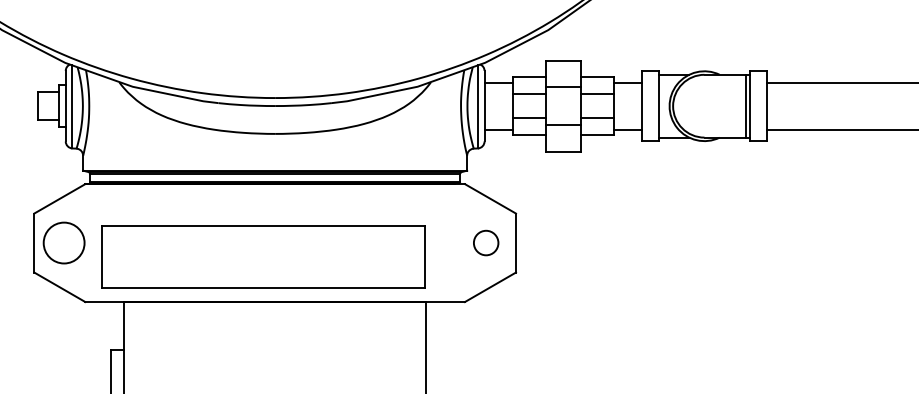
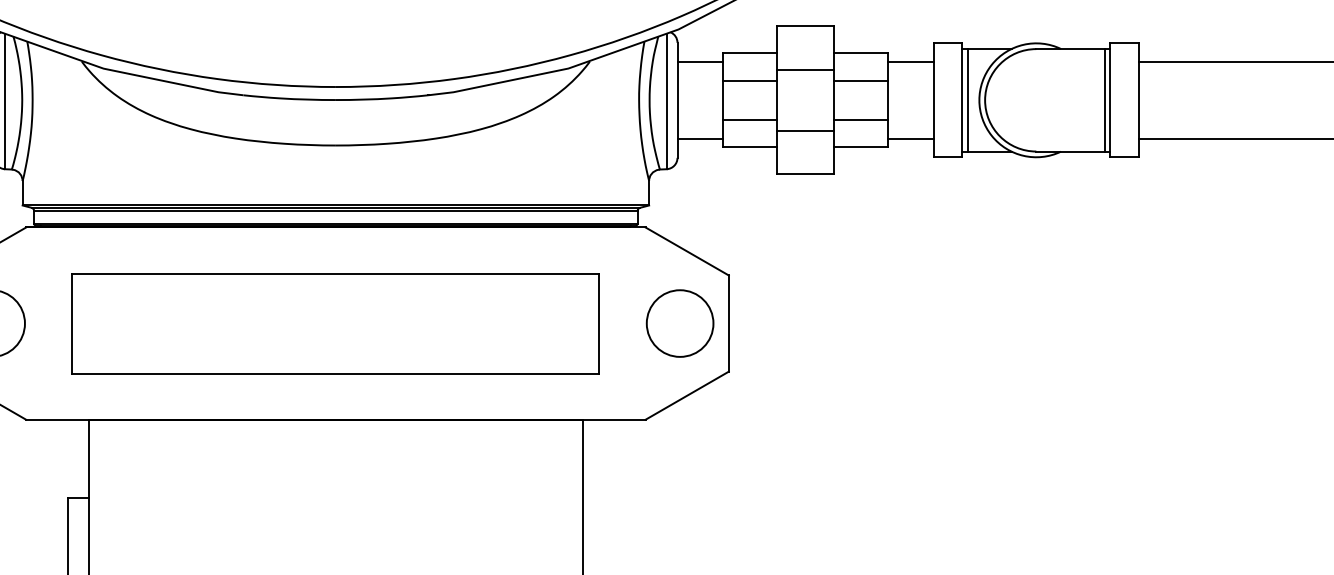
line: (662, 105) -> (967, 99), added
circle: (485, 242) -> (679, 322), size x1.67
part: (263, 256) -> (336, 322), moved

